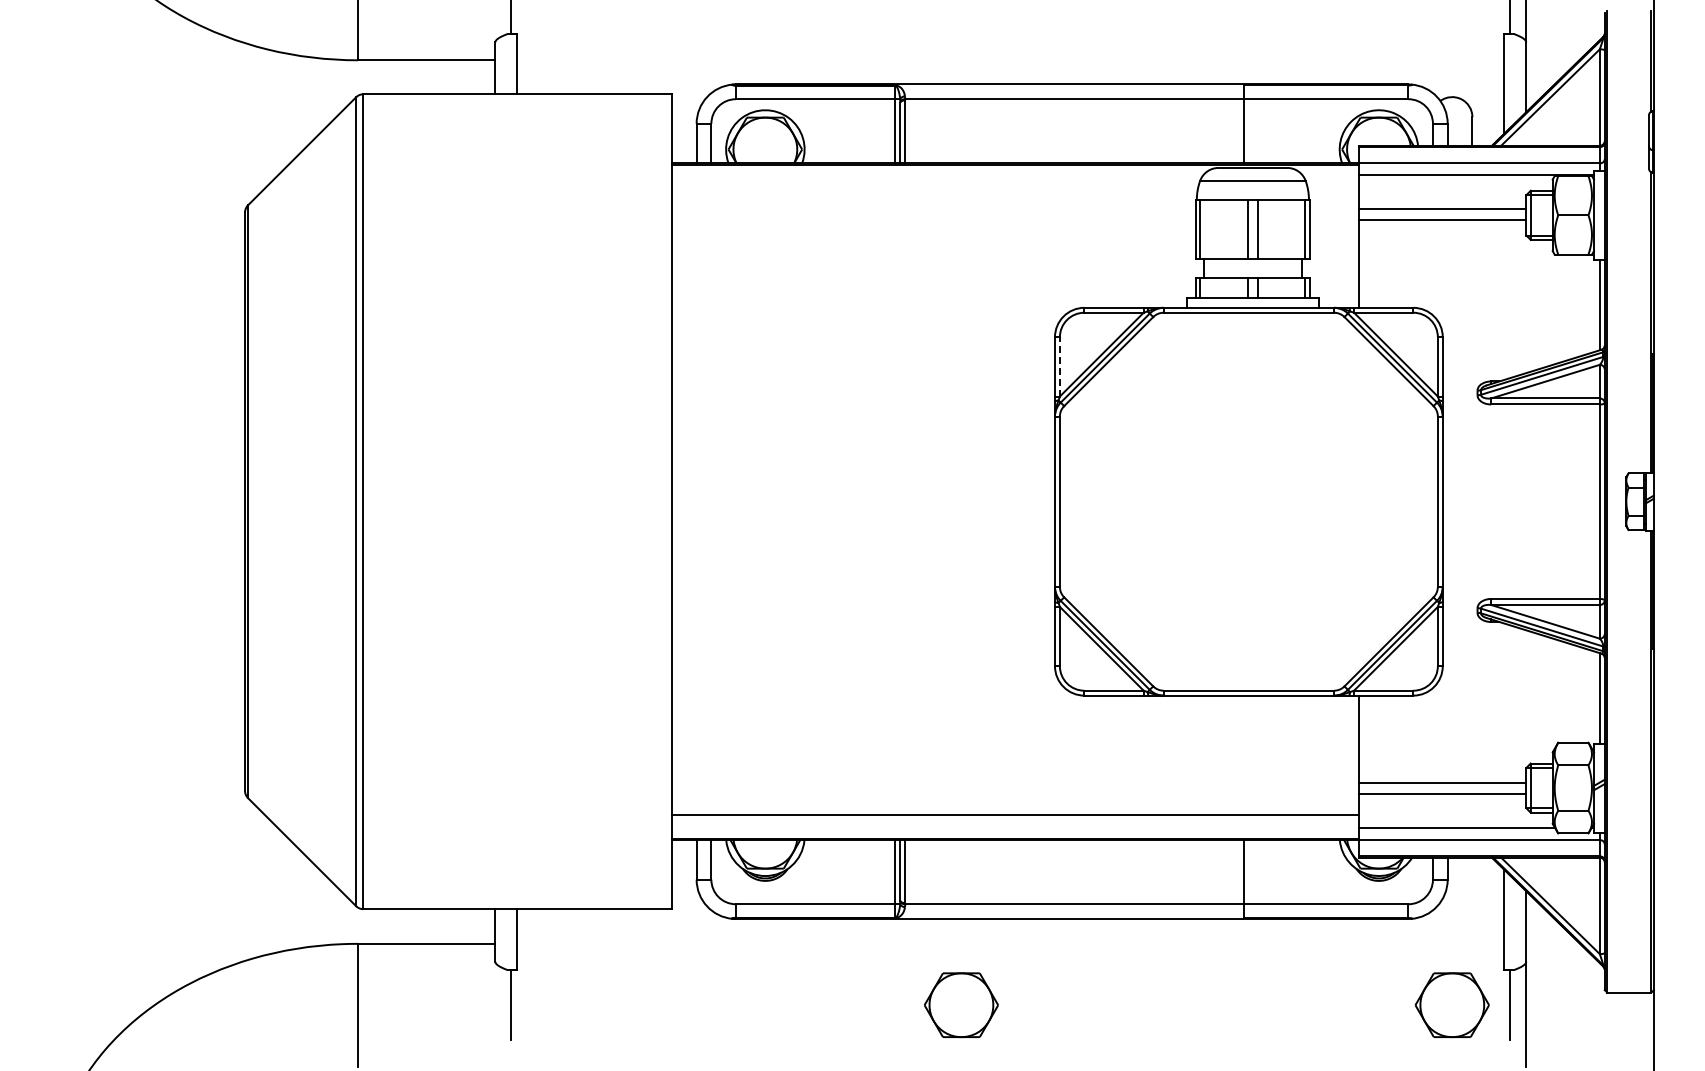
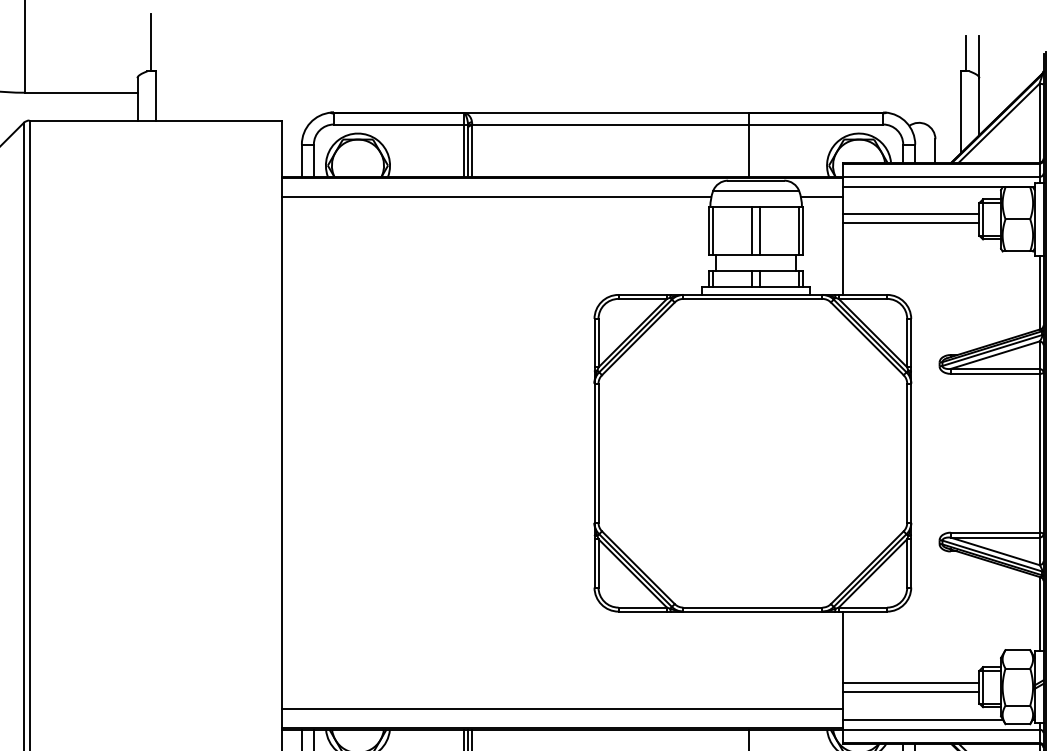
line: (935, 188) -> (496, 197), added
line: (1333, 188) -> (821, 197), added
line: (1059, 366) -> (598, 342), dashed -> solid

